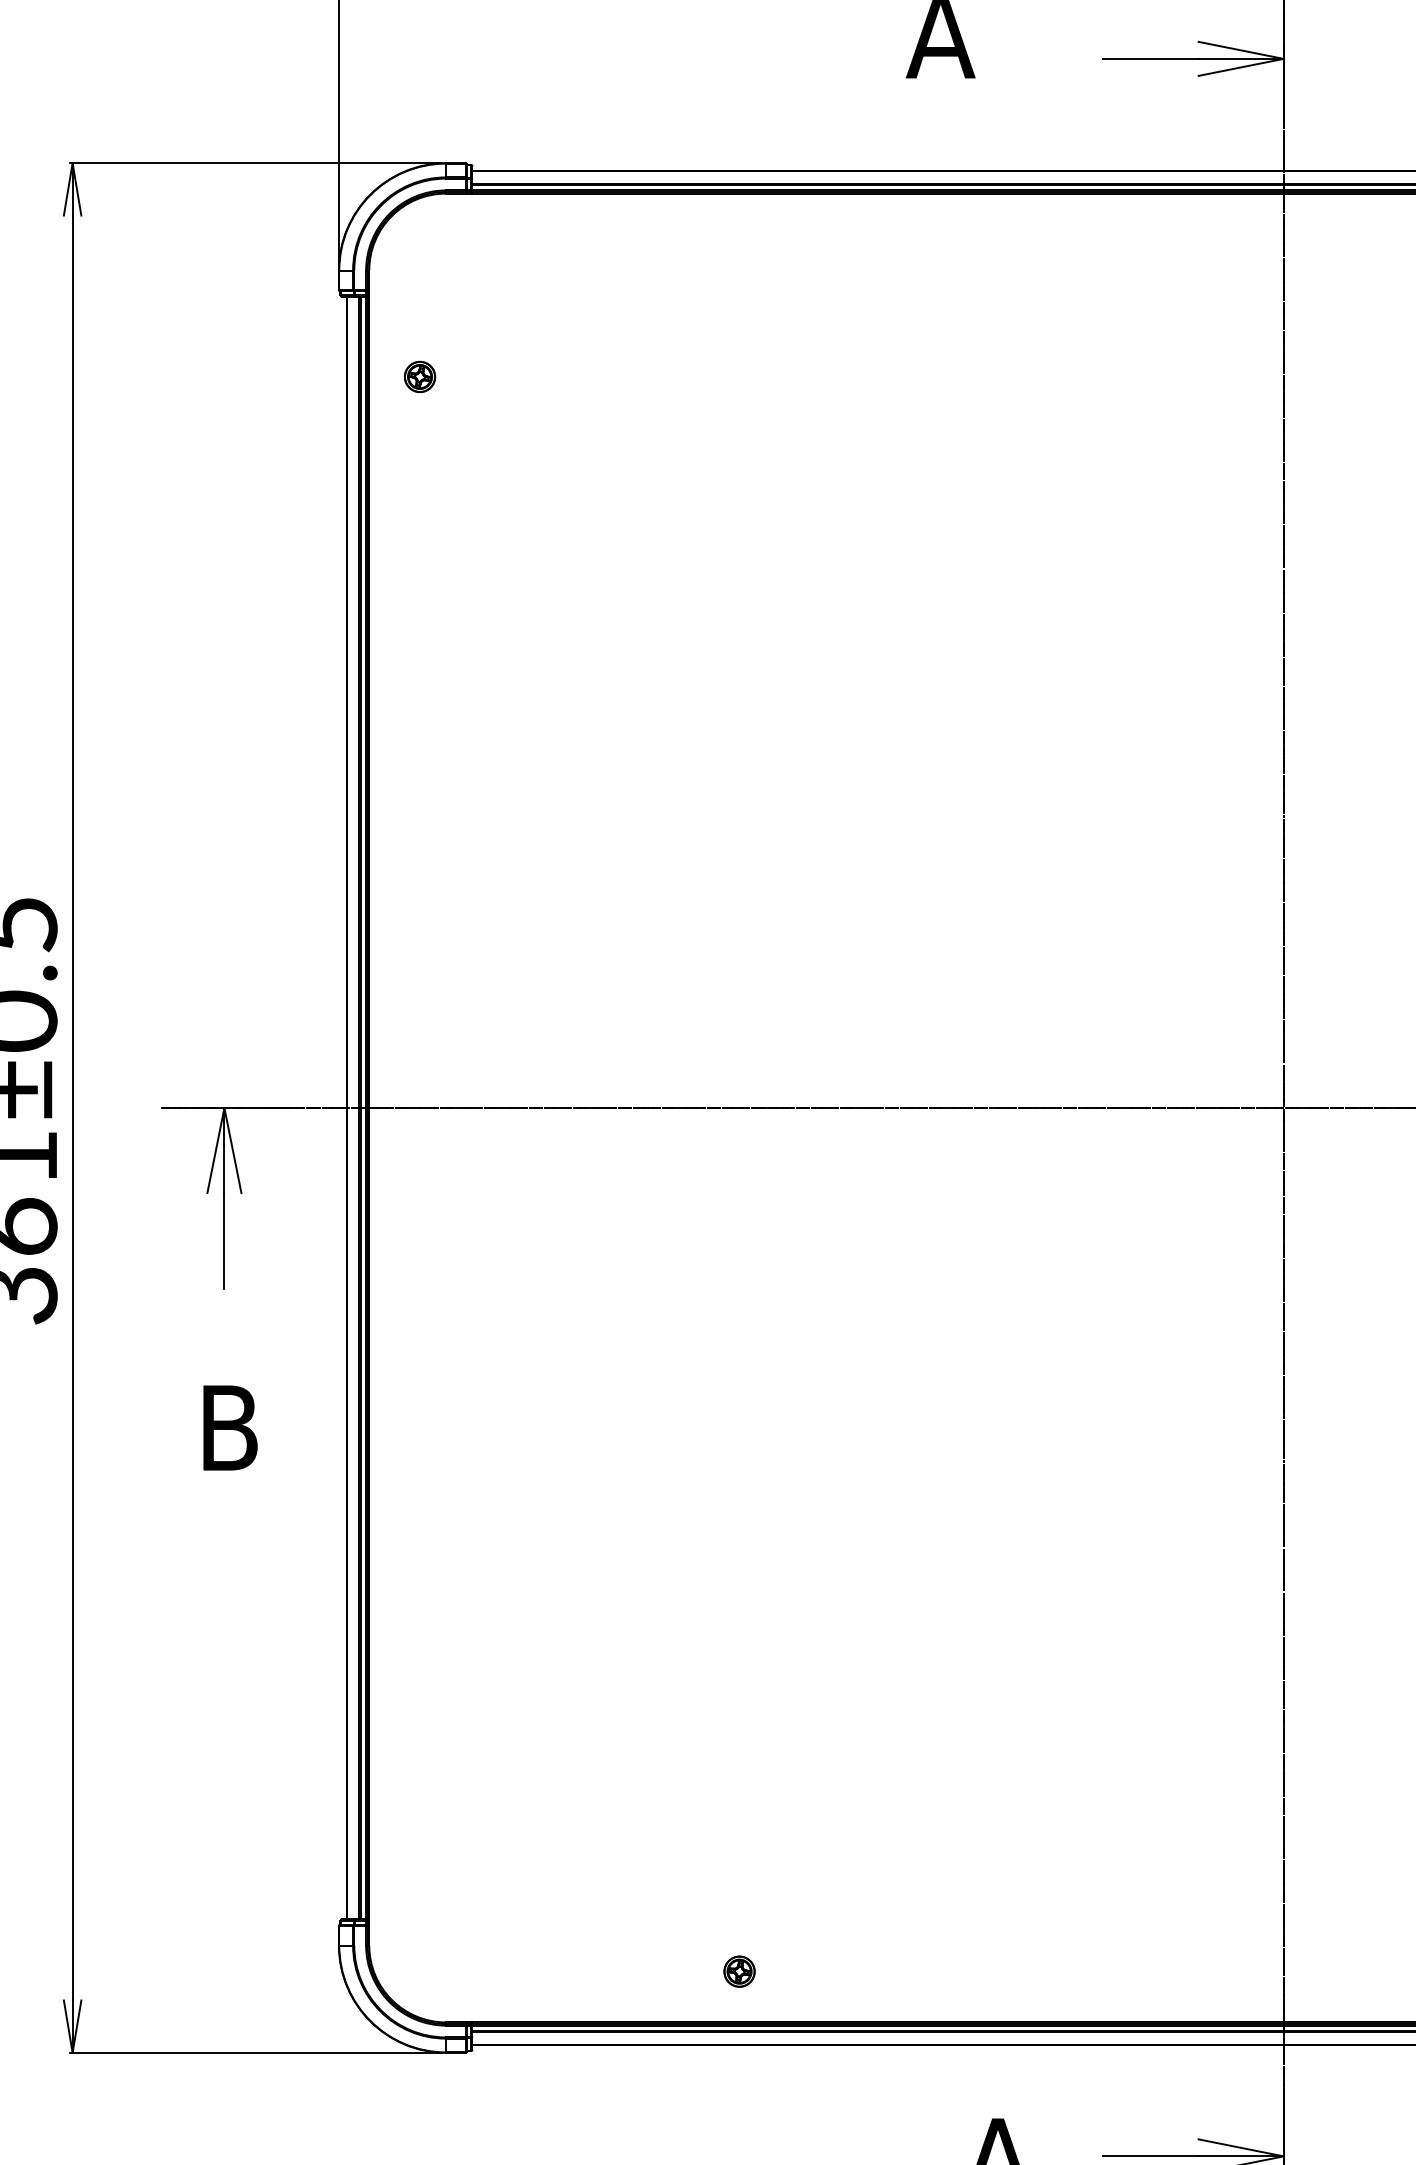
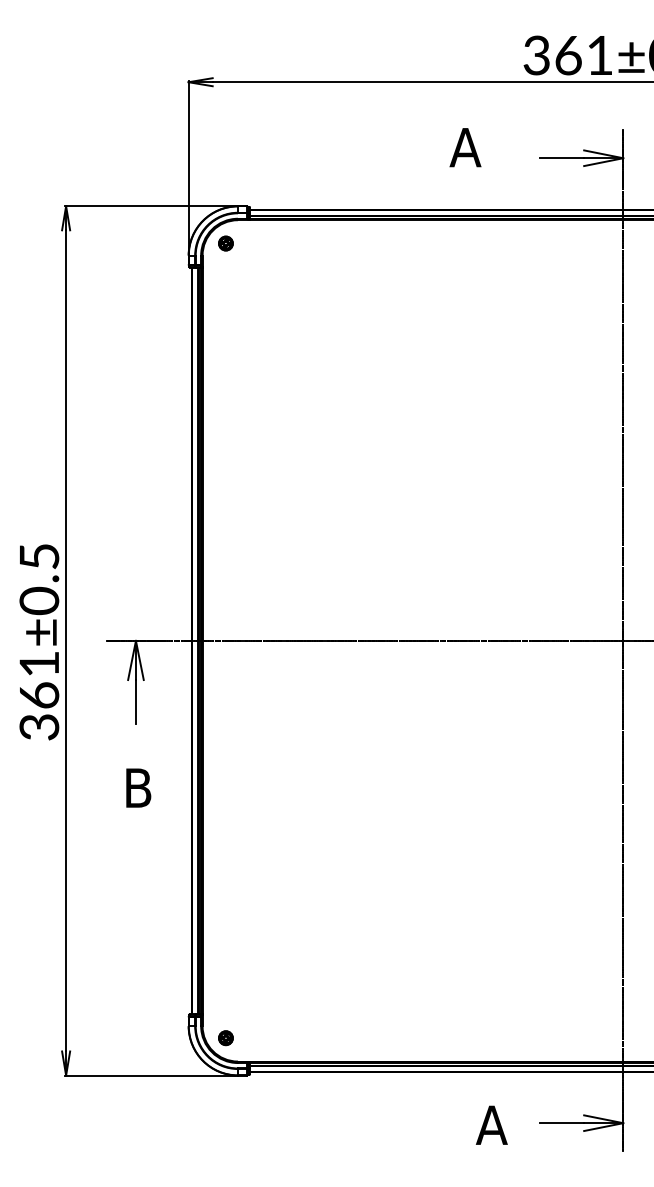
part: (419, 376) -> (225, 243), moved
part: (738, 1972) -> (225, 1038), moved

